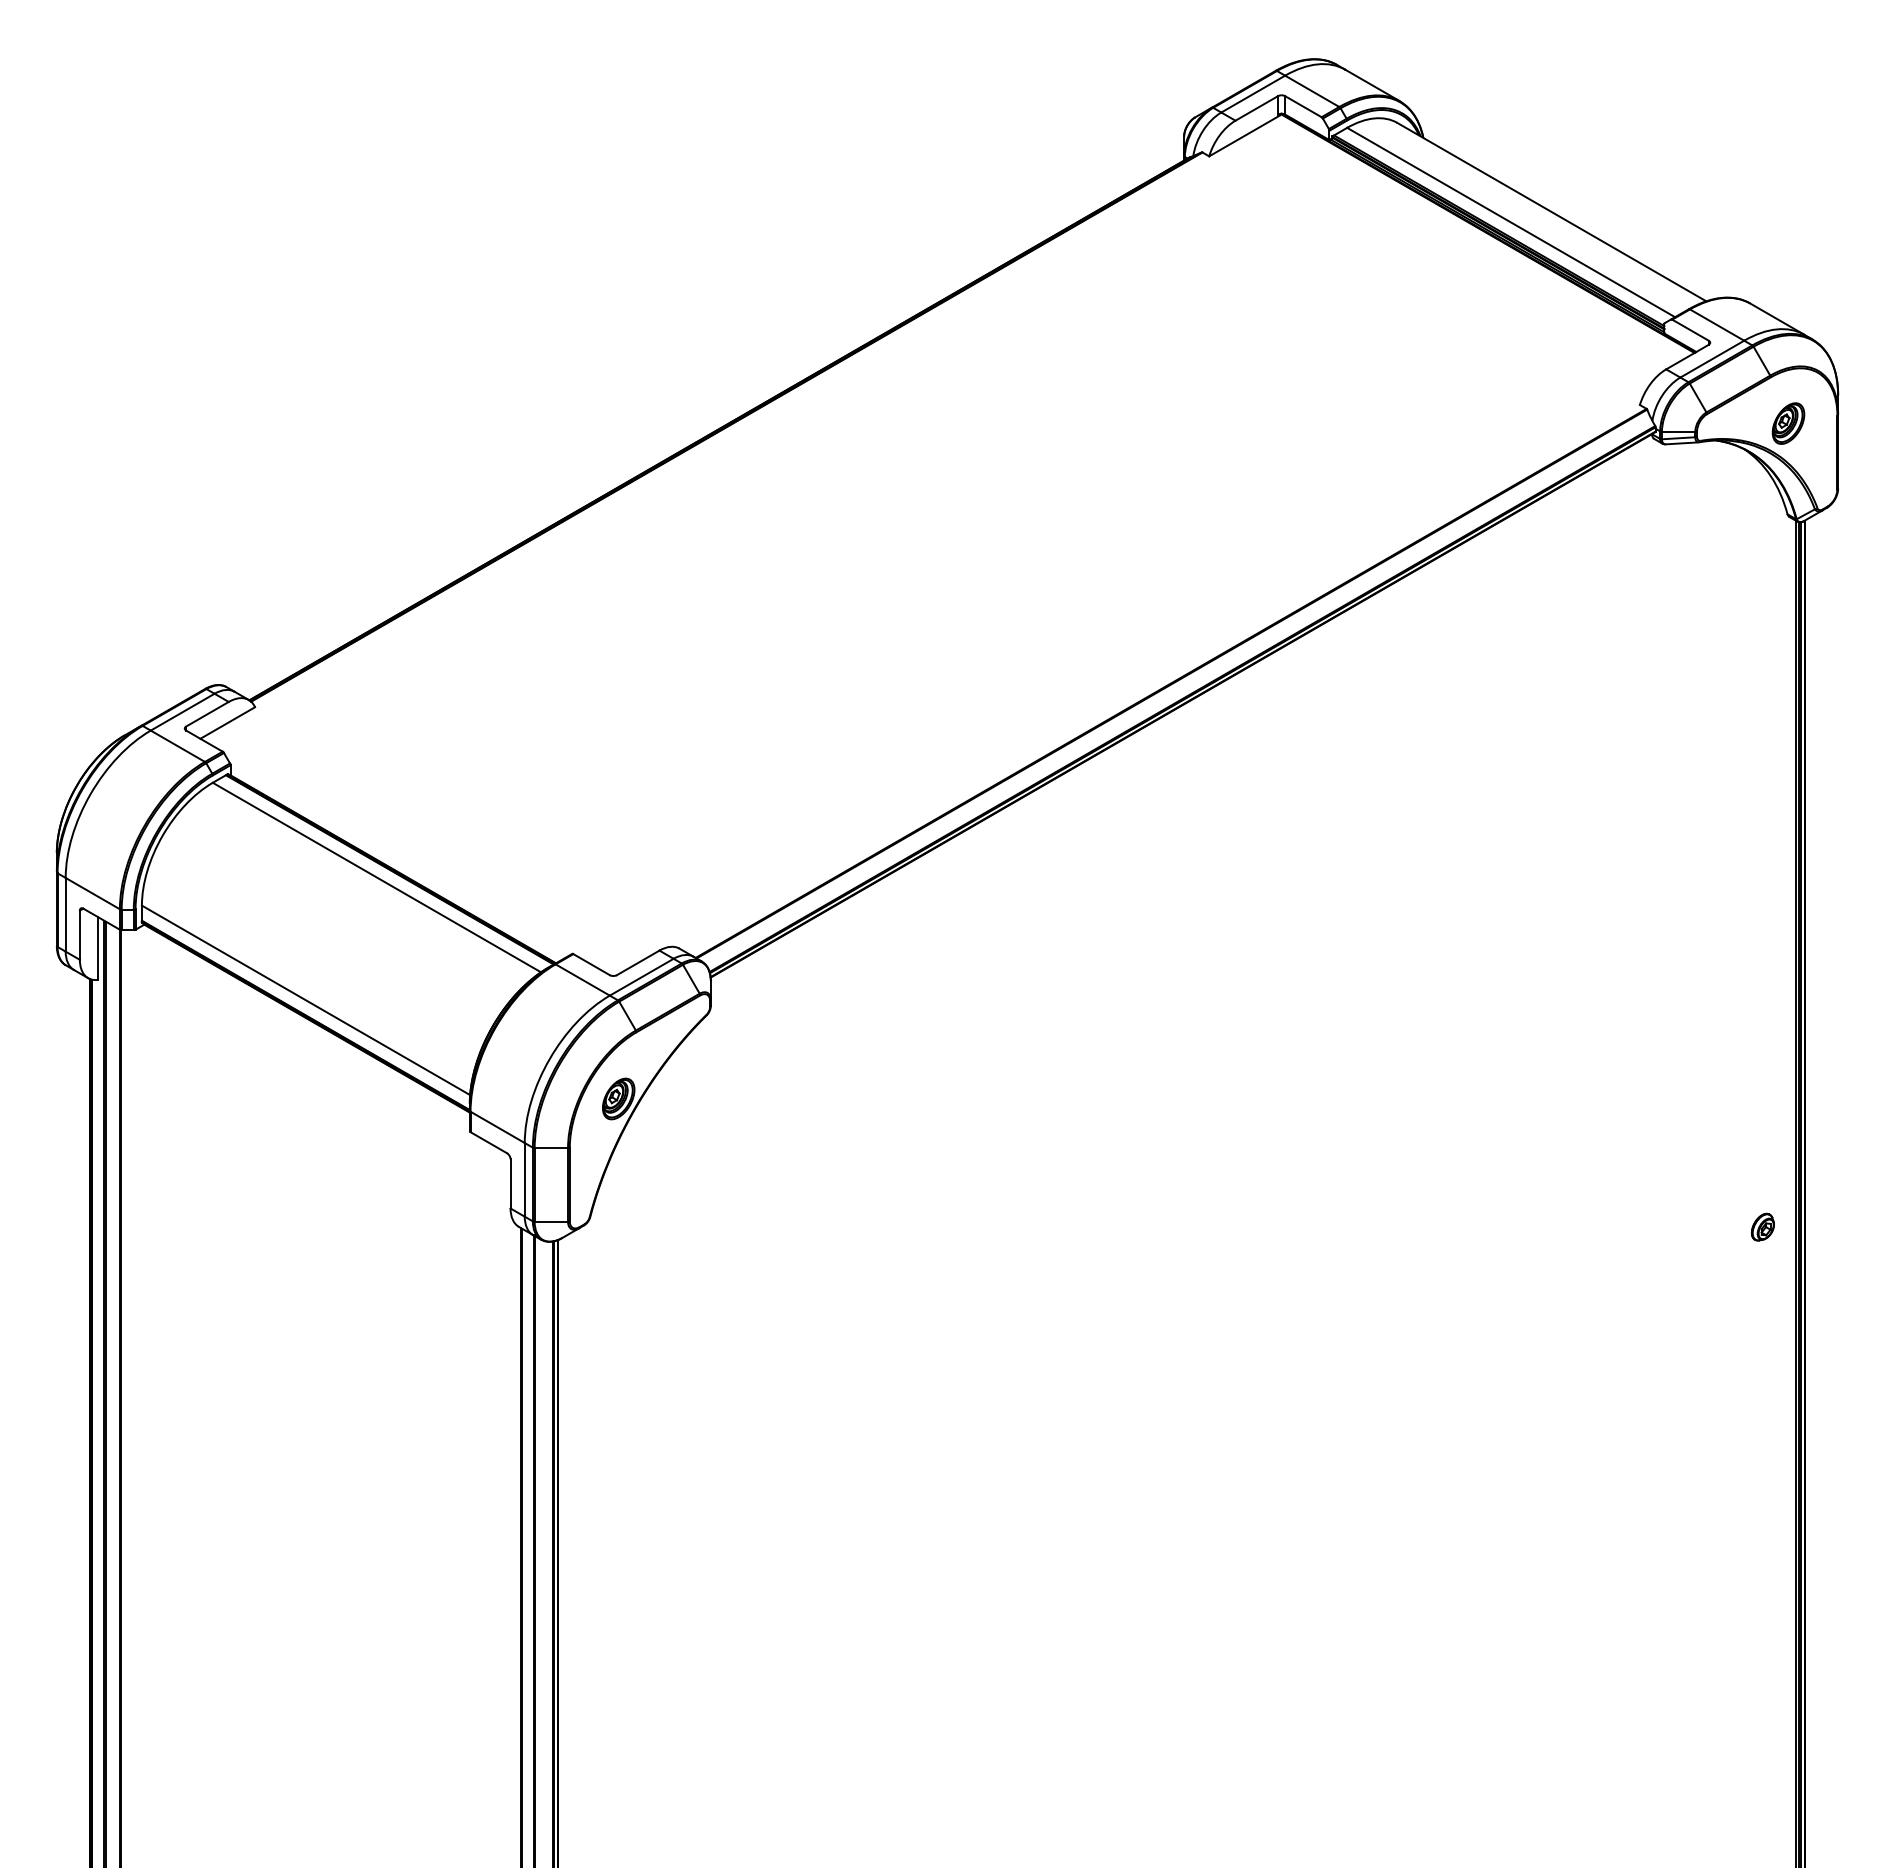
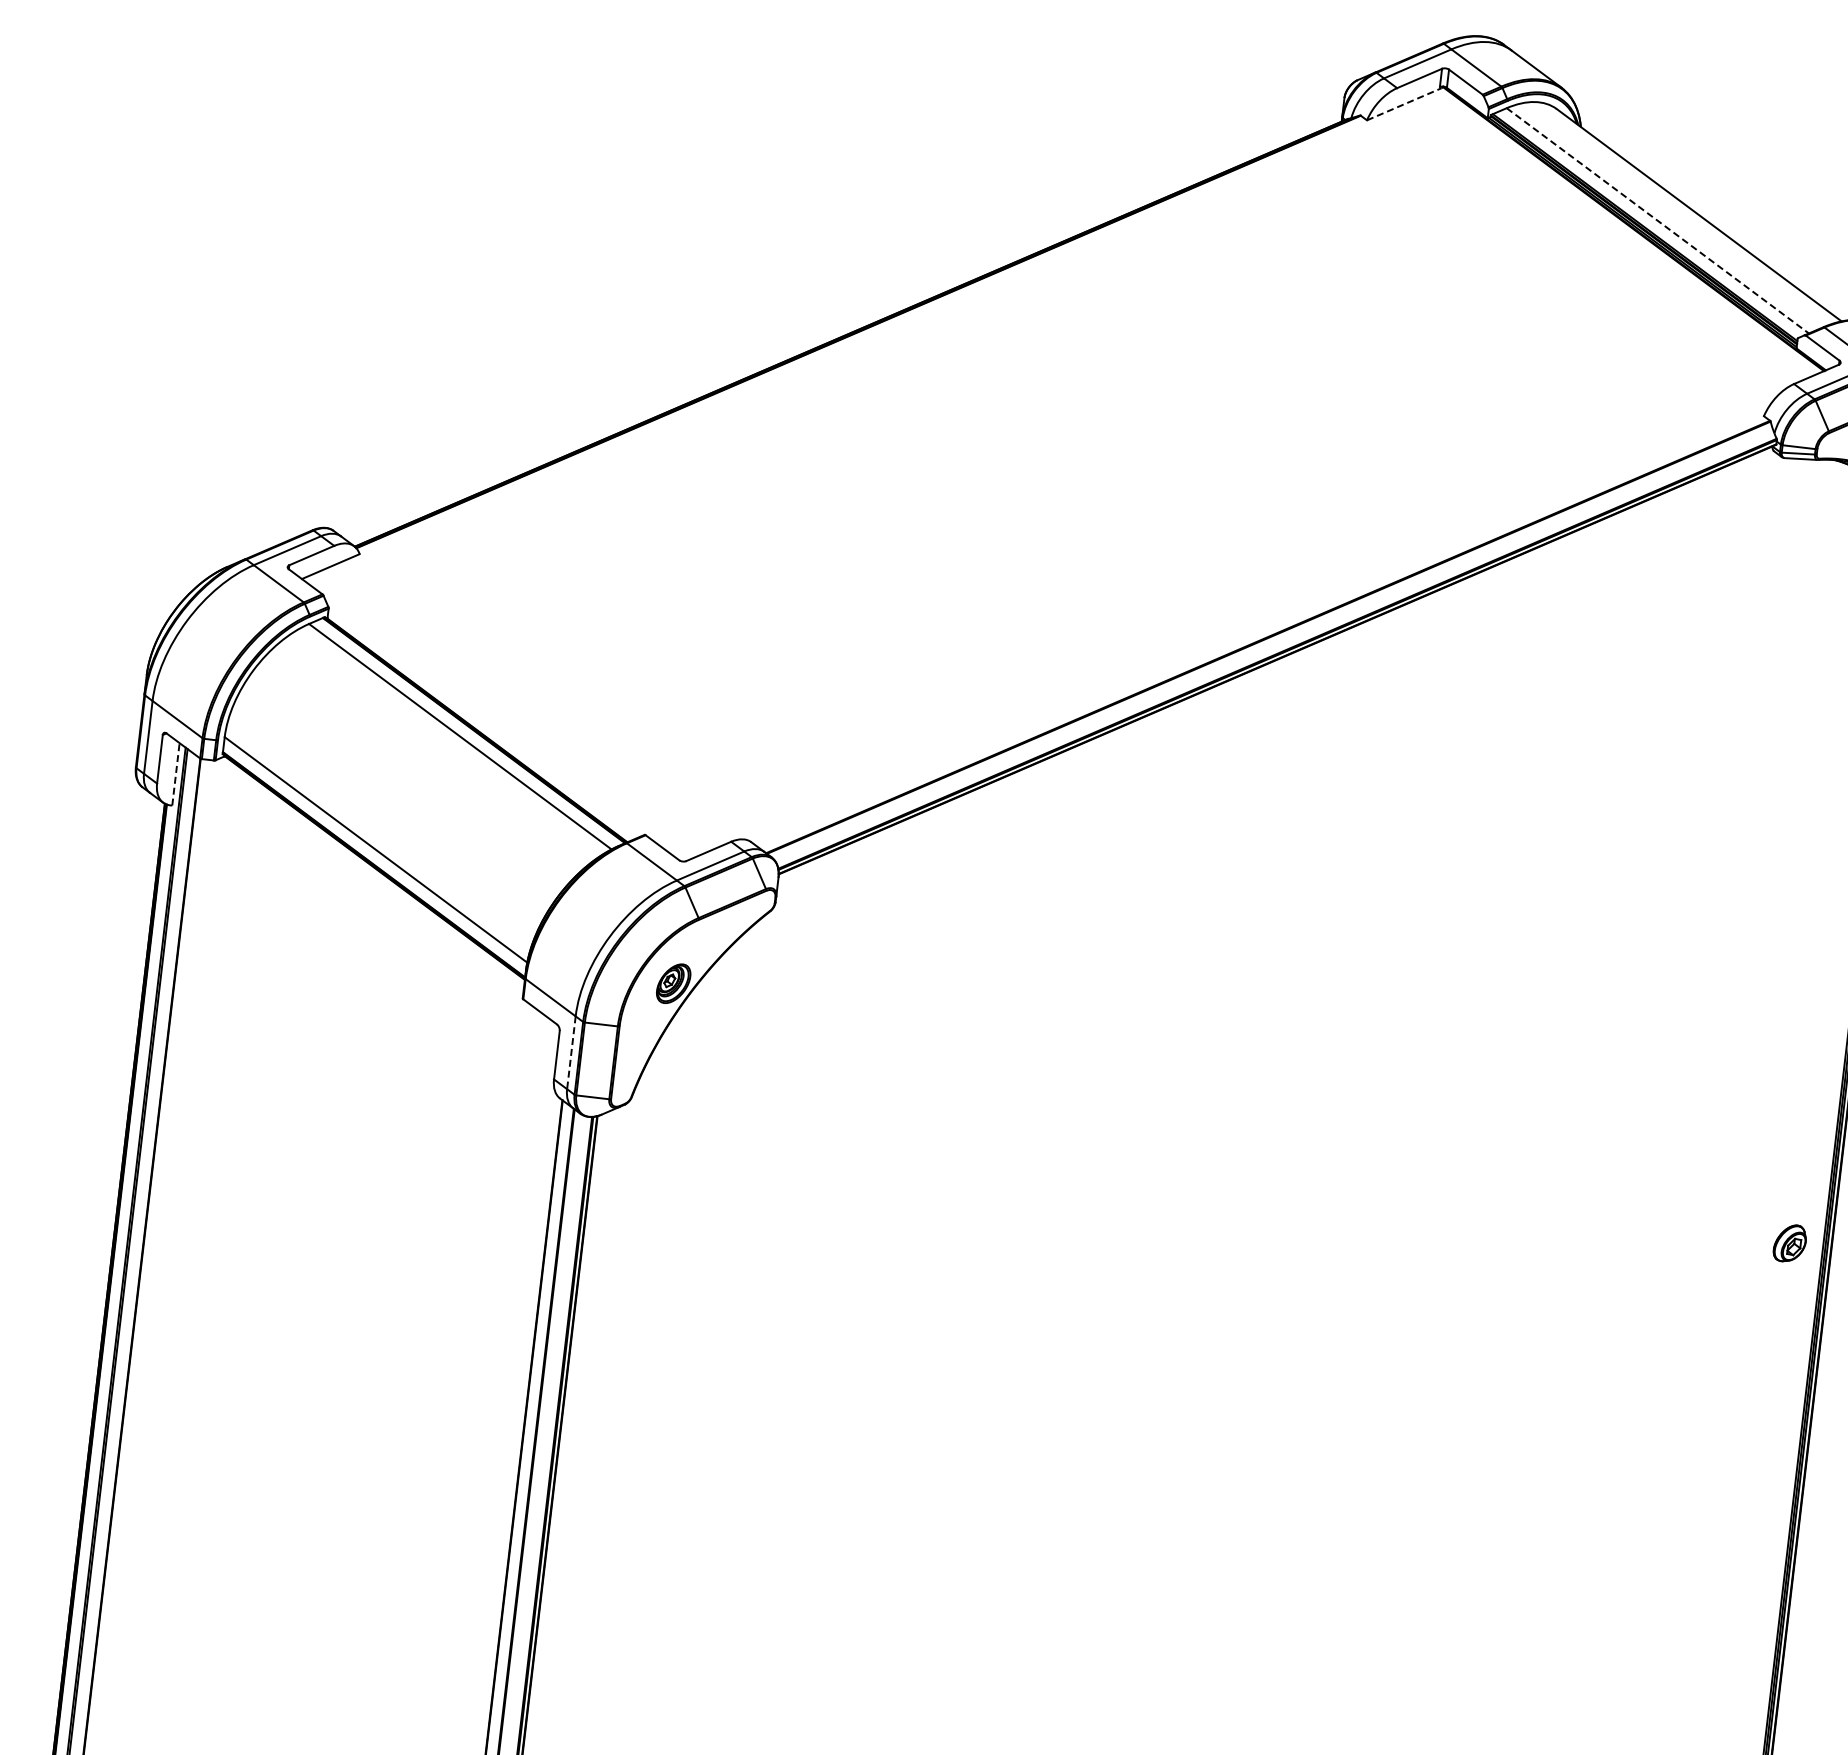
line: (1244, 135) -> (1404, 103), solid -> dashed
line: (1511, 222) -> (1658, 220), solid -> dashed
line: (97, 948) -> (175, 774), solid -> dashed
line: (524, 1179) -> (571, 1052), solid -> dashed
part: (1762, 1226) -> (1789, 1242), size x1.4

